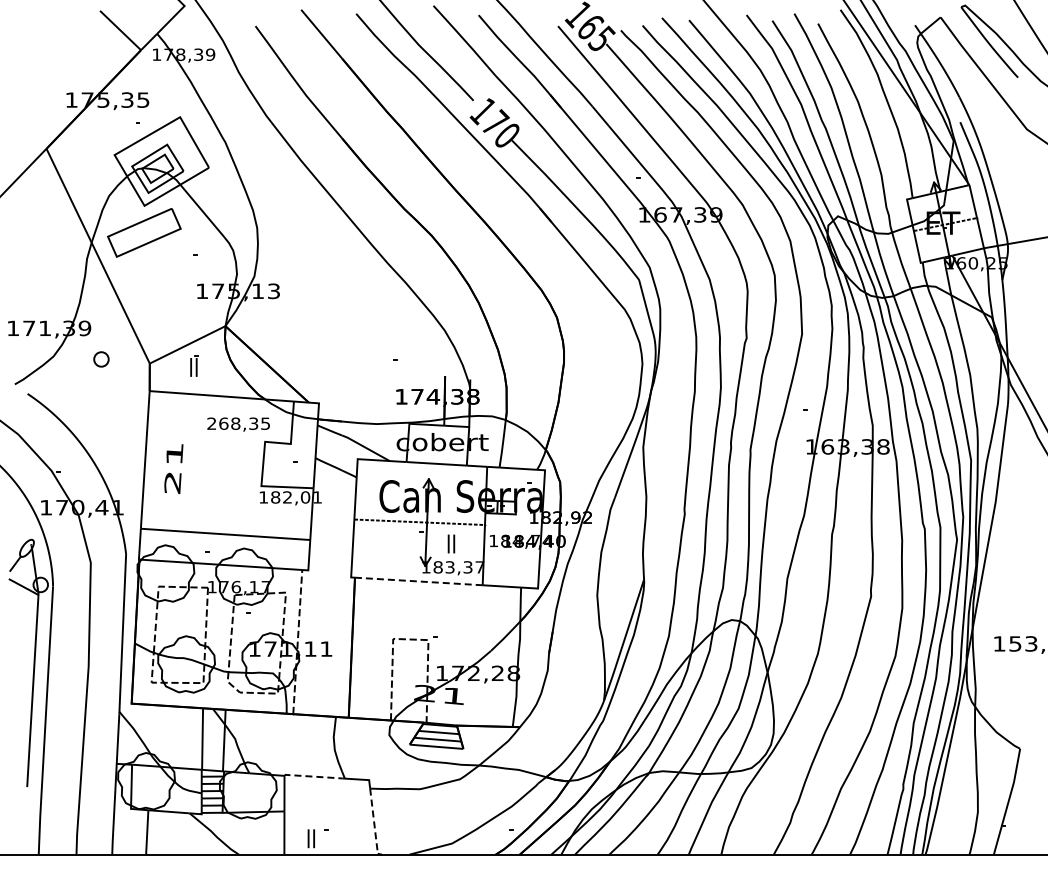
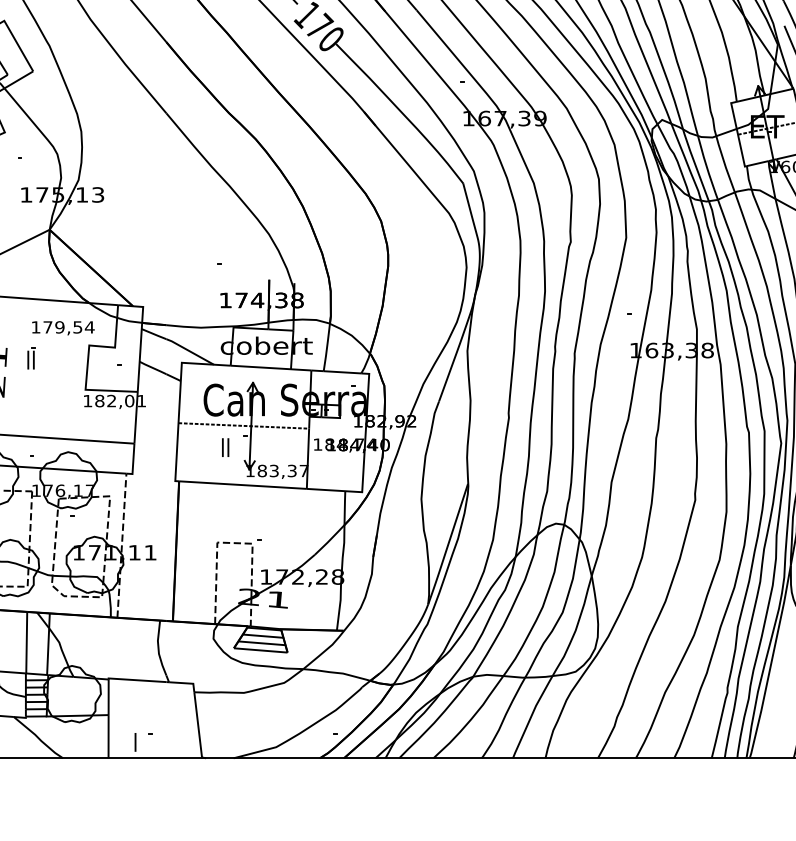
part: (194, 365) -> (31, 358), moved
text: (238, 423) -> (62, 327), 268,35 -> 179,54
text: (451, 543) -> (225, 447), moved
line: (418, 581) -> (242, 485), dashed -> solid
line: (312, 776) -> (136, 680), dashed -> solid
line: (374, 821) -> (198, 725), dashed -> solid
text: (310, 838) -> (134, 742), II -> I

